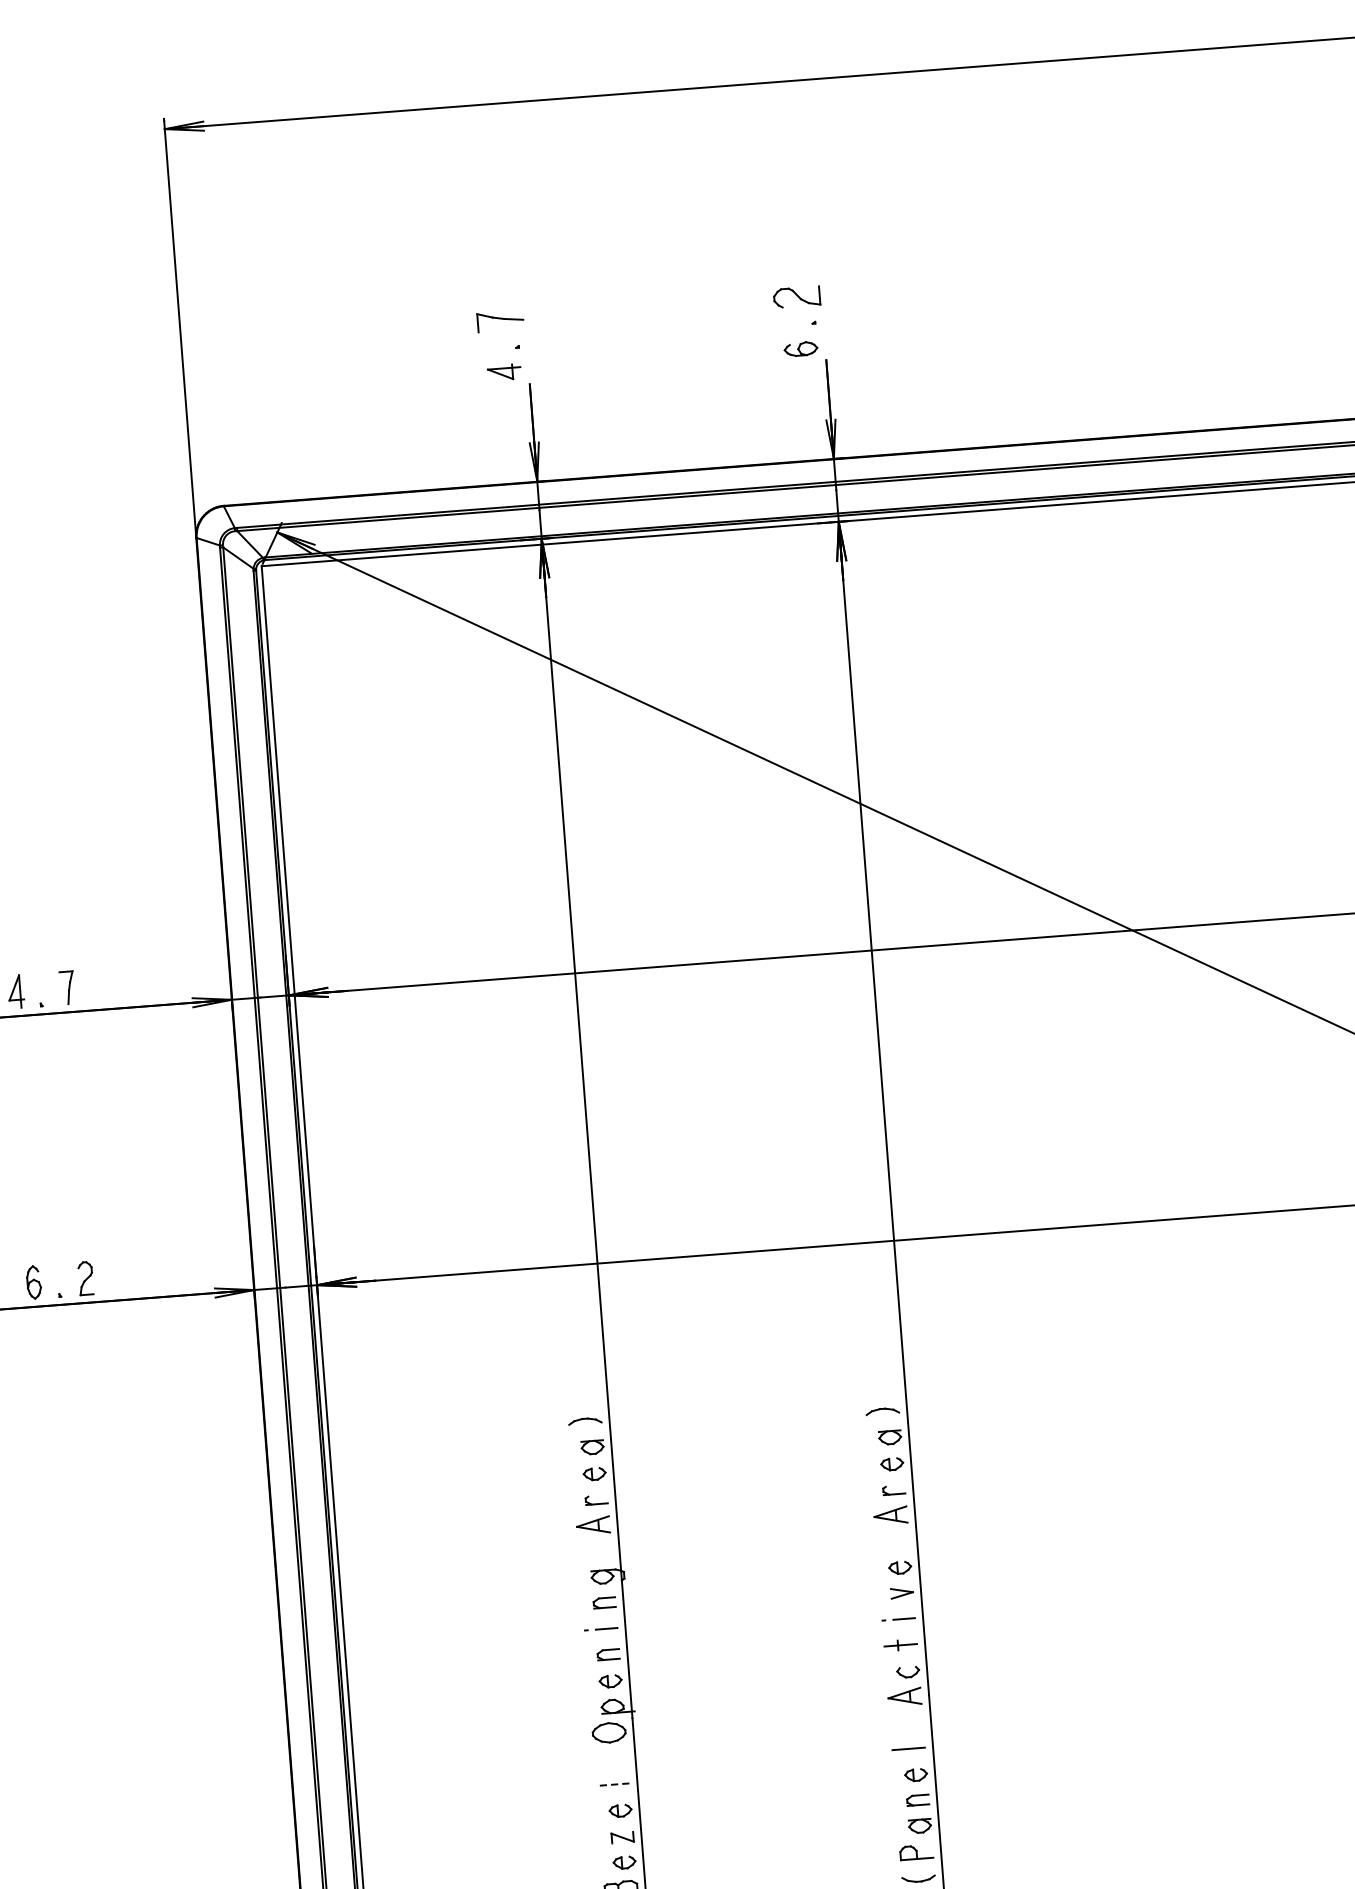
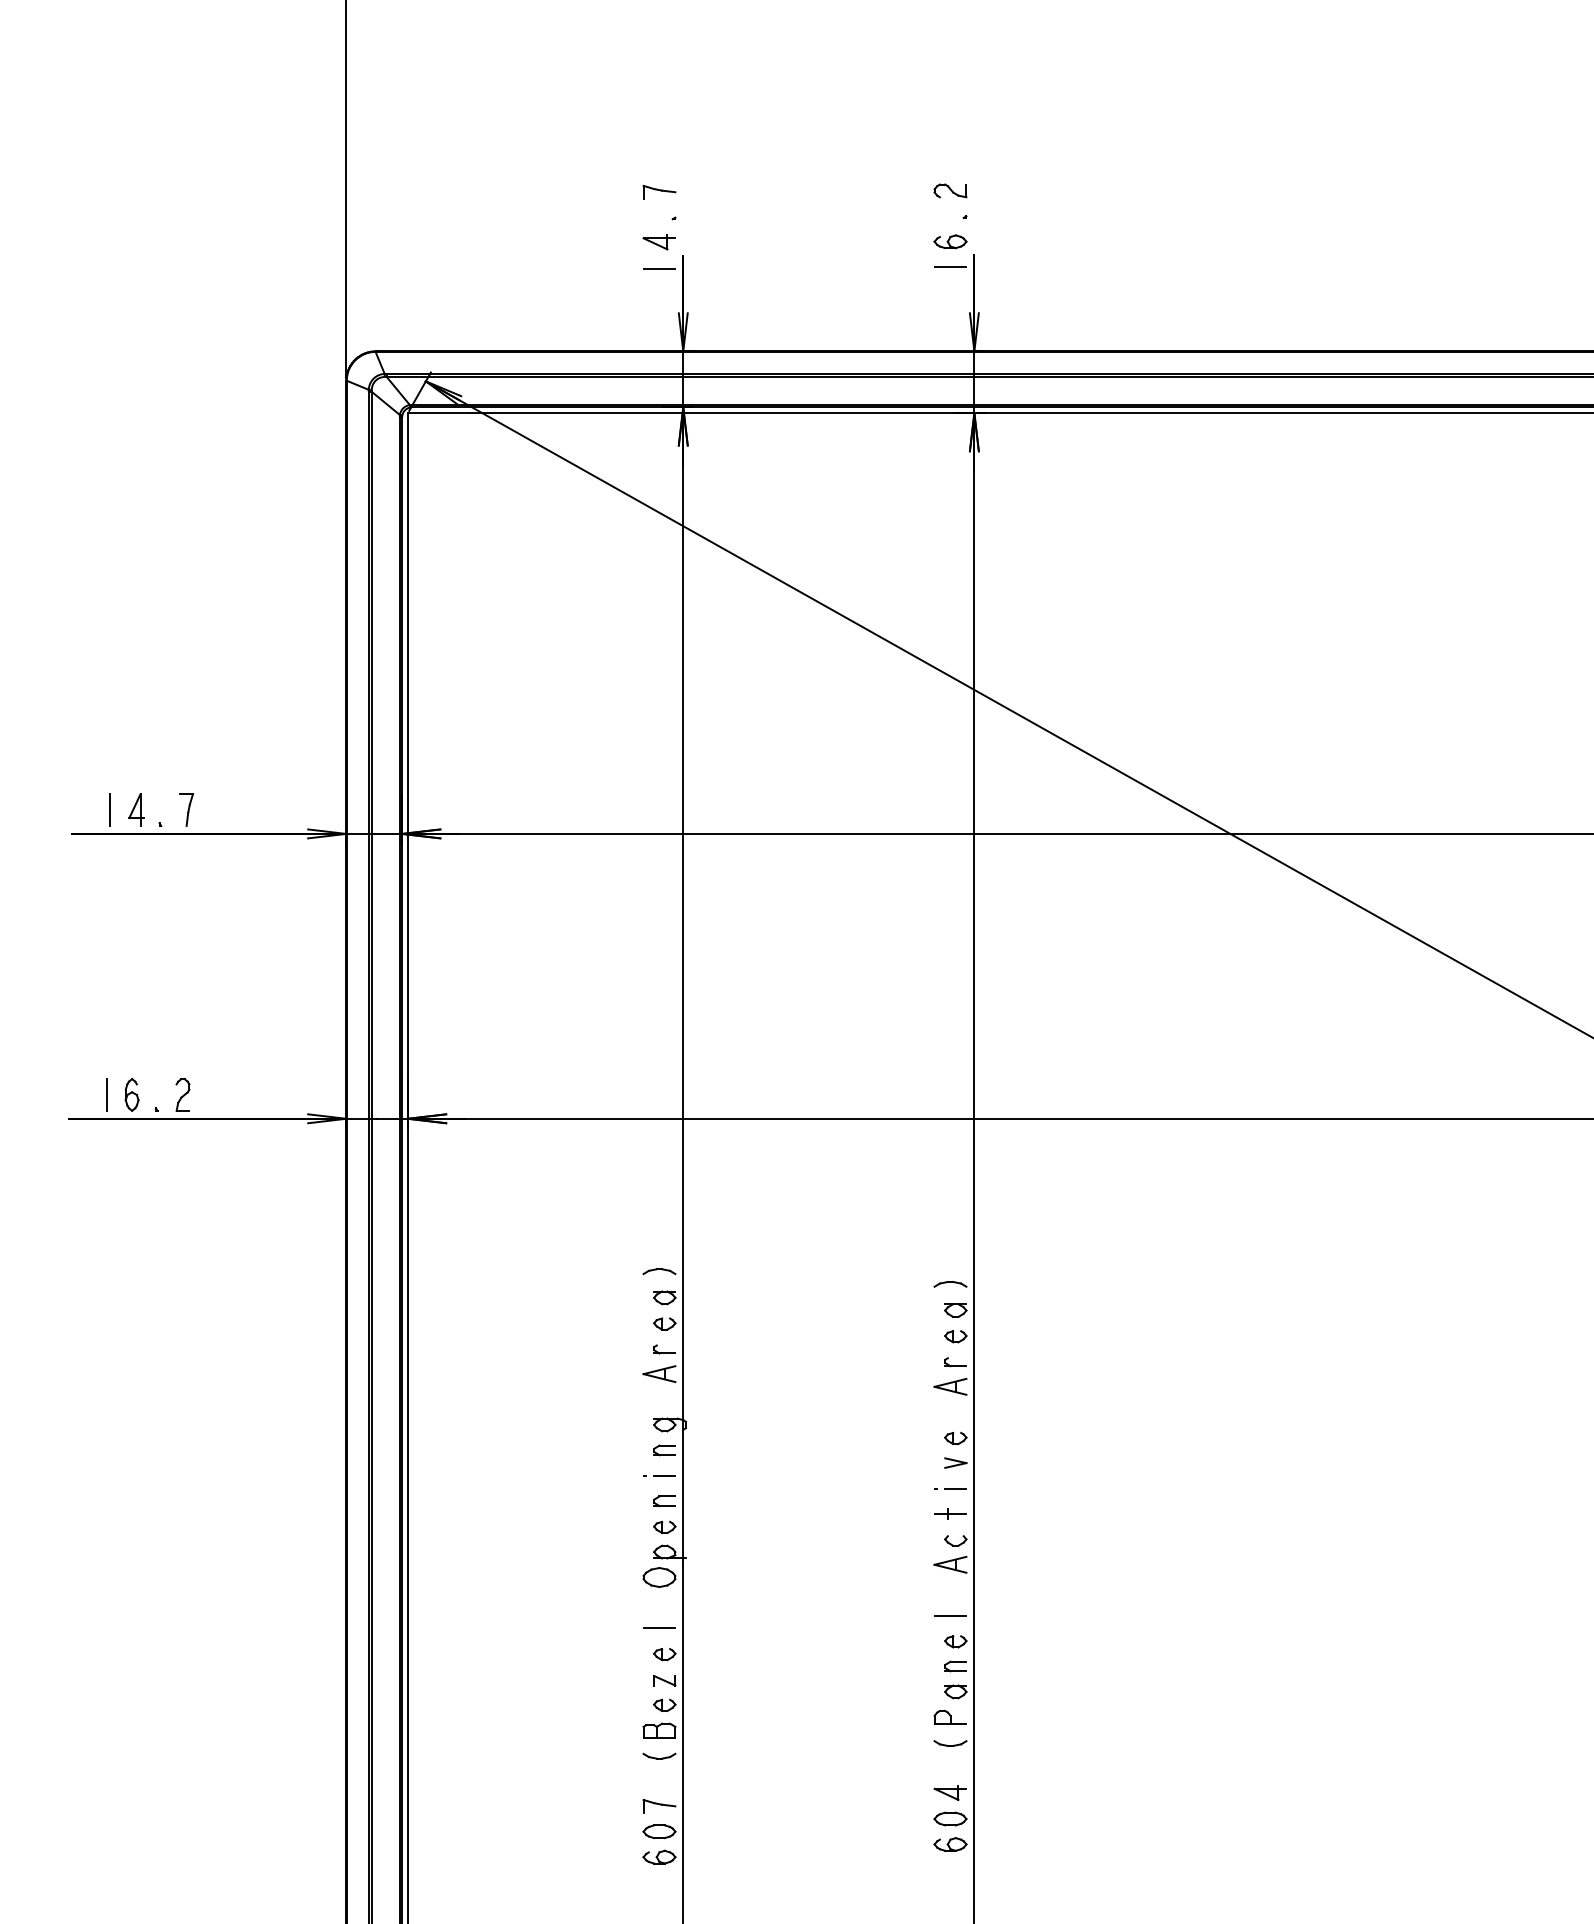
part: (796, 296) -> (950, 190), size x0.71
part: (500, 320) -> (659, 191), size x0.71
line: (803, 375) -> (950, 267), added
line: (506, 399) -> (659, 268), added
line: (7, 1284) -> (106, 1094), added
line: (613, 1784) -> (659, 1628), dashed -> solid

